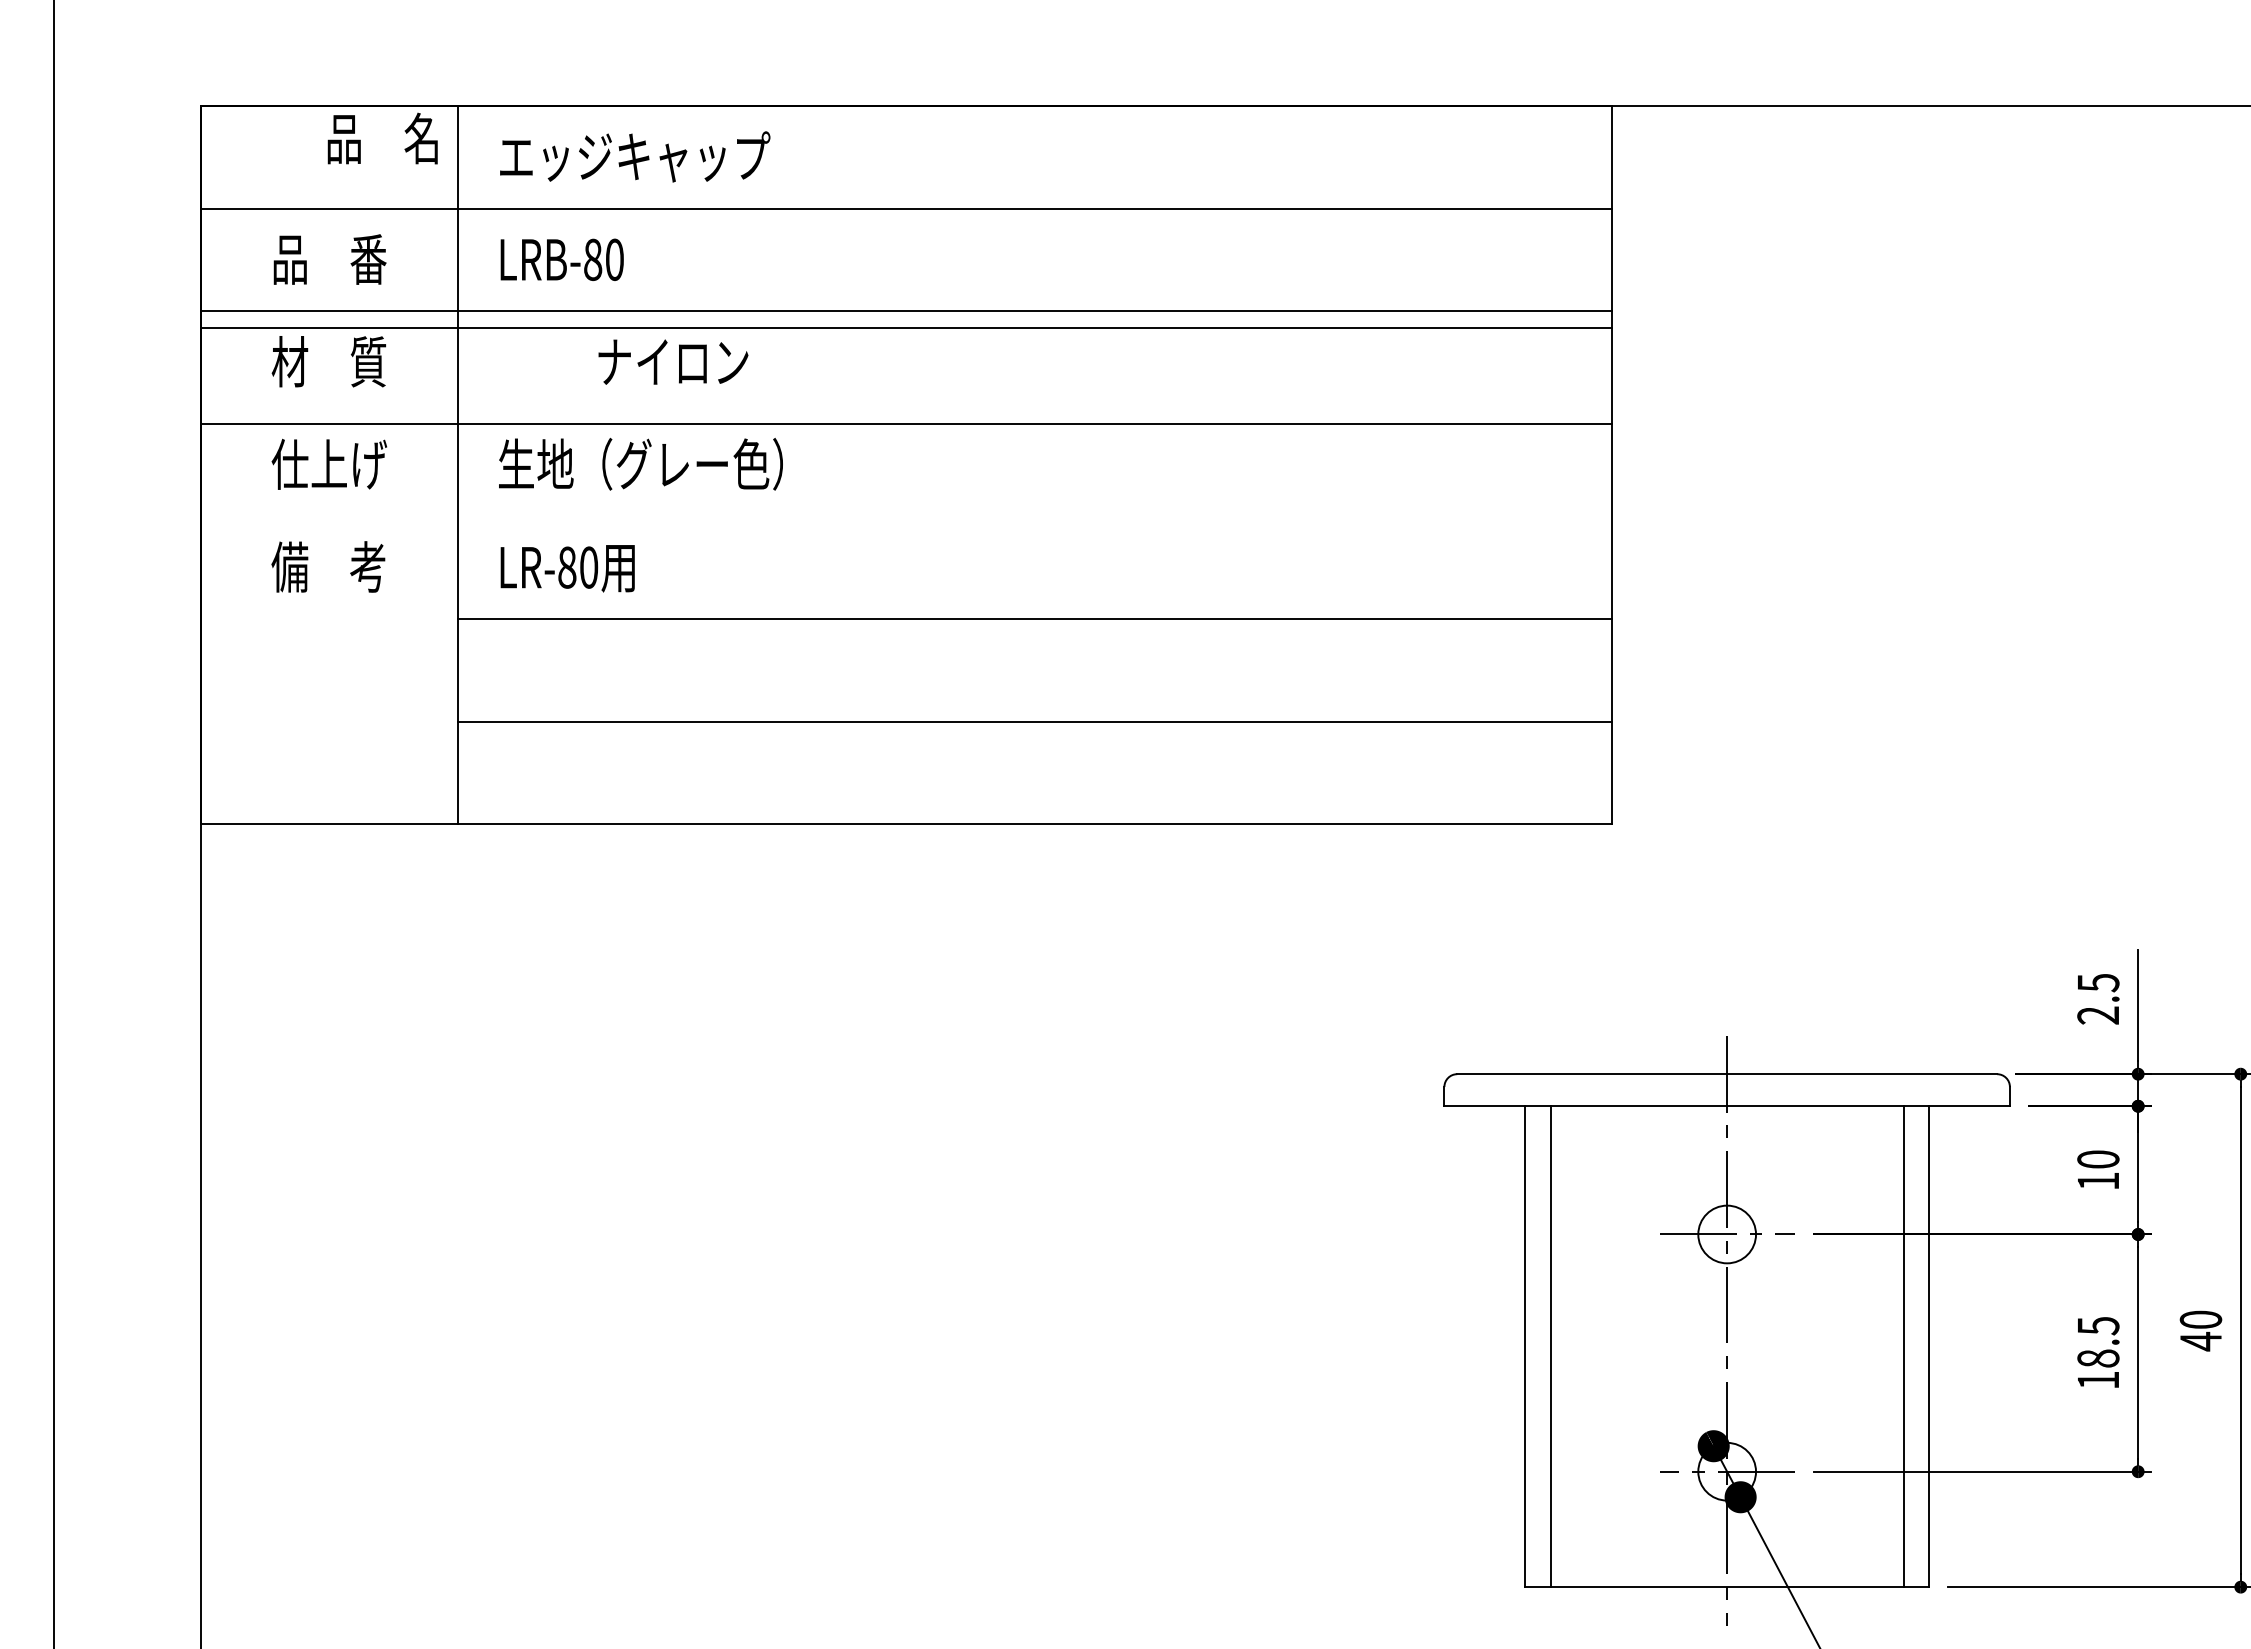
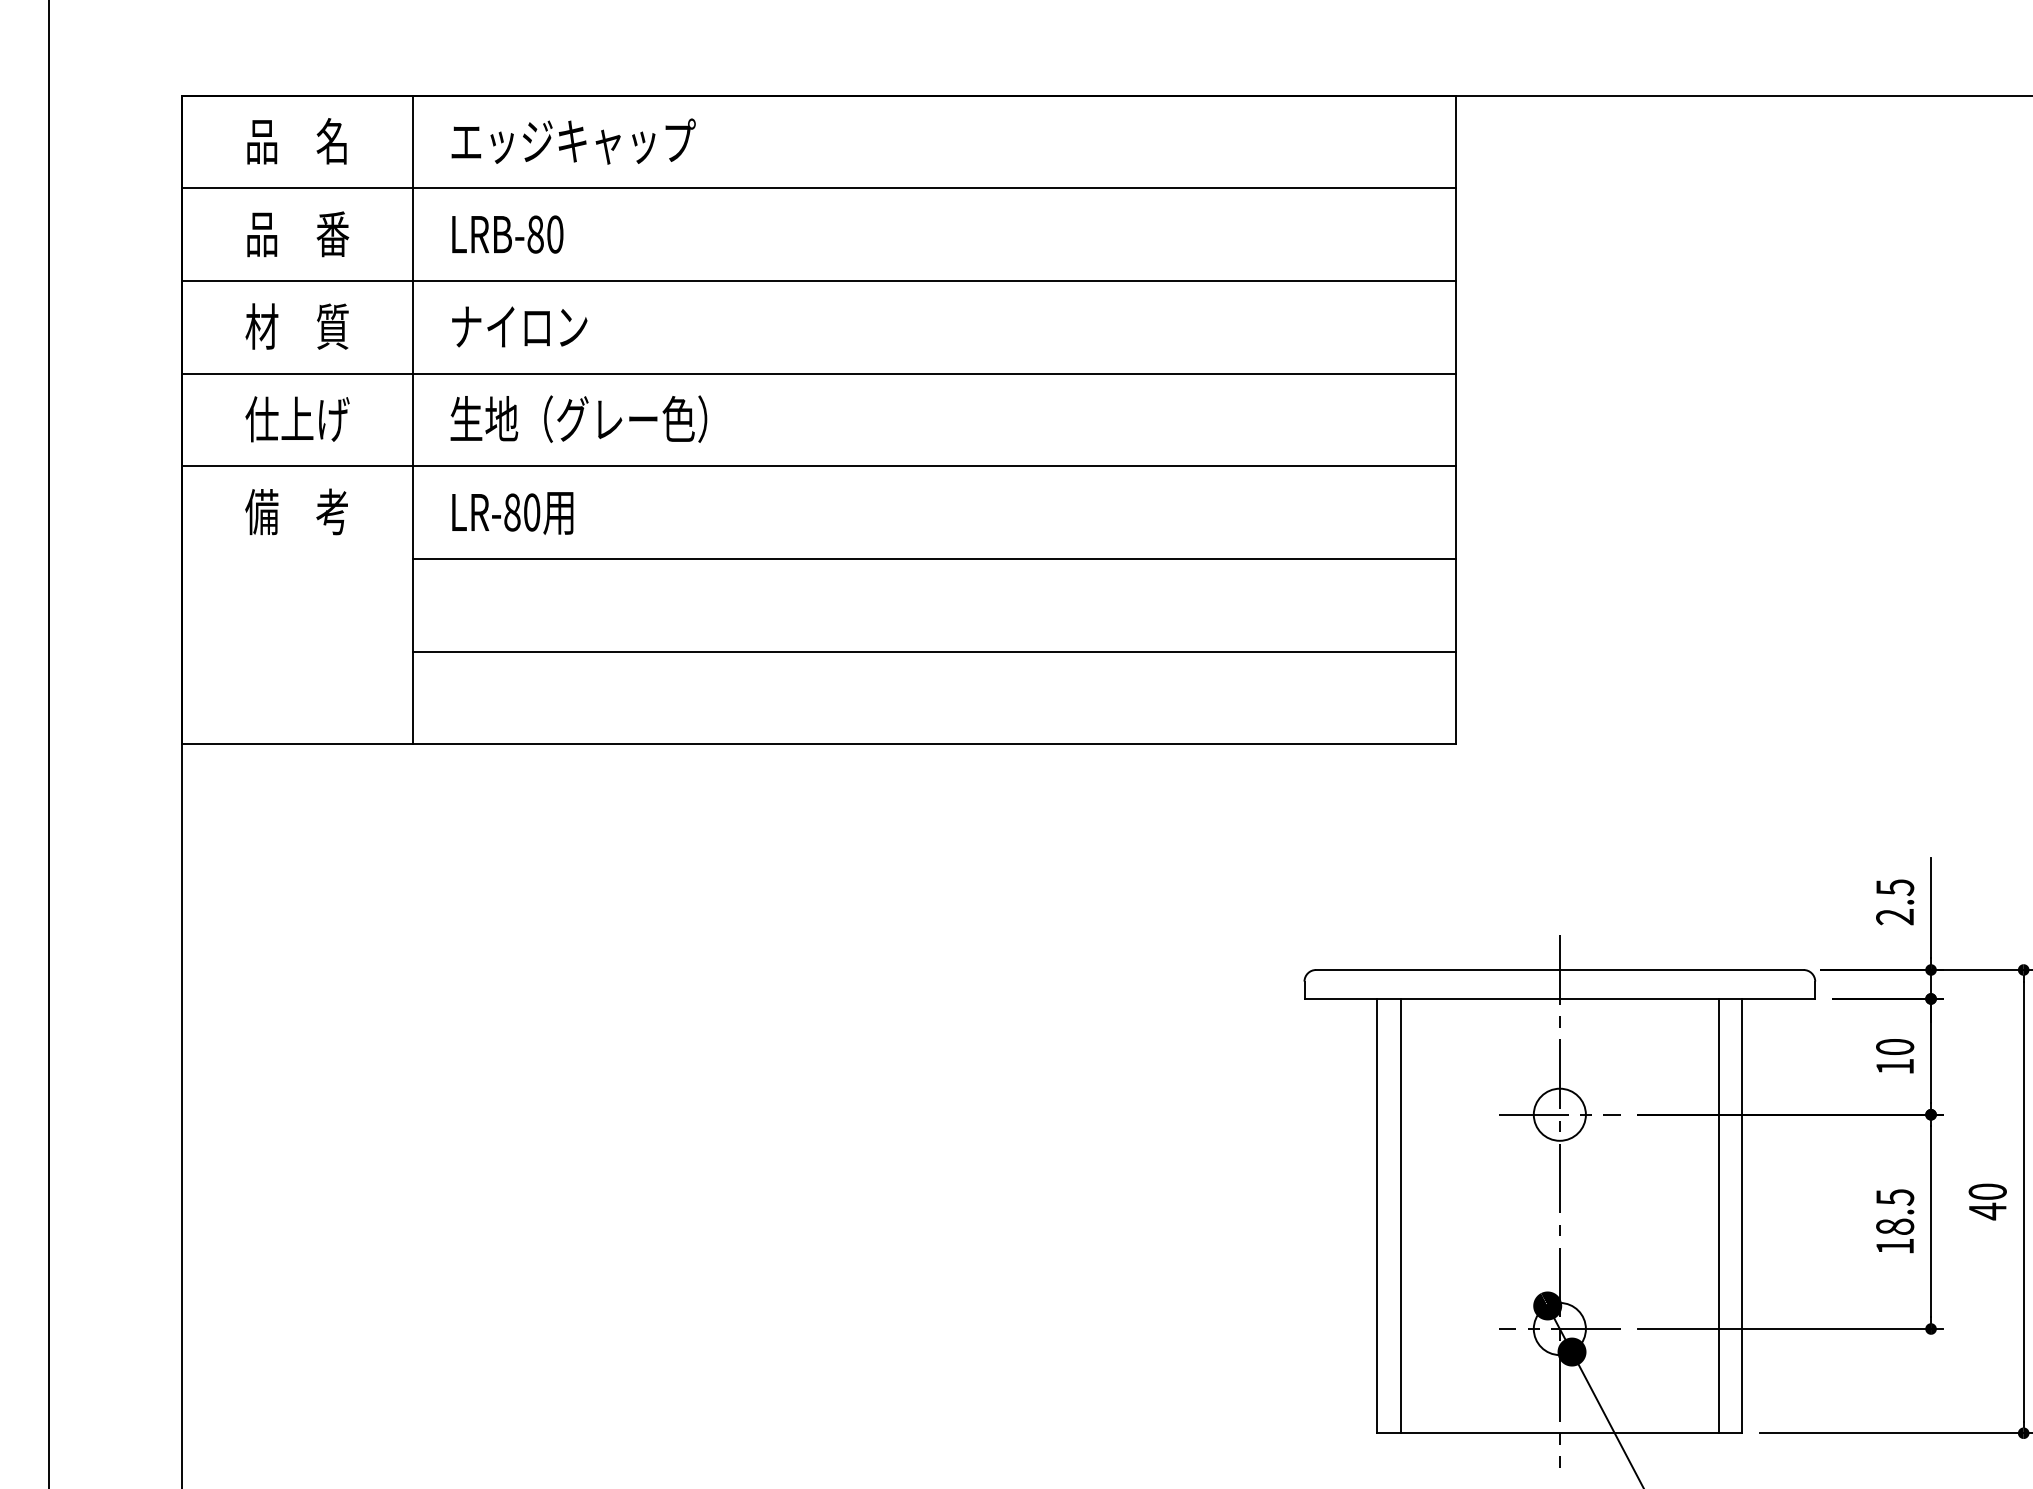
text: (382, 138) -> (296, 141), moved
line: (906, 327) -> (818, 373), moved
text: (673, 361) -> (519, 326), moved
line: (906, 424) -> (818, 466), moved

